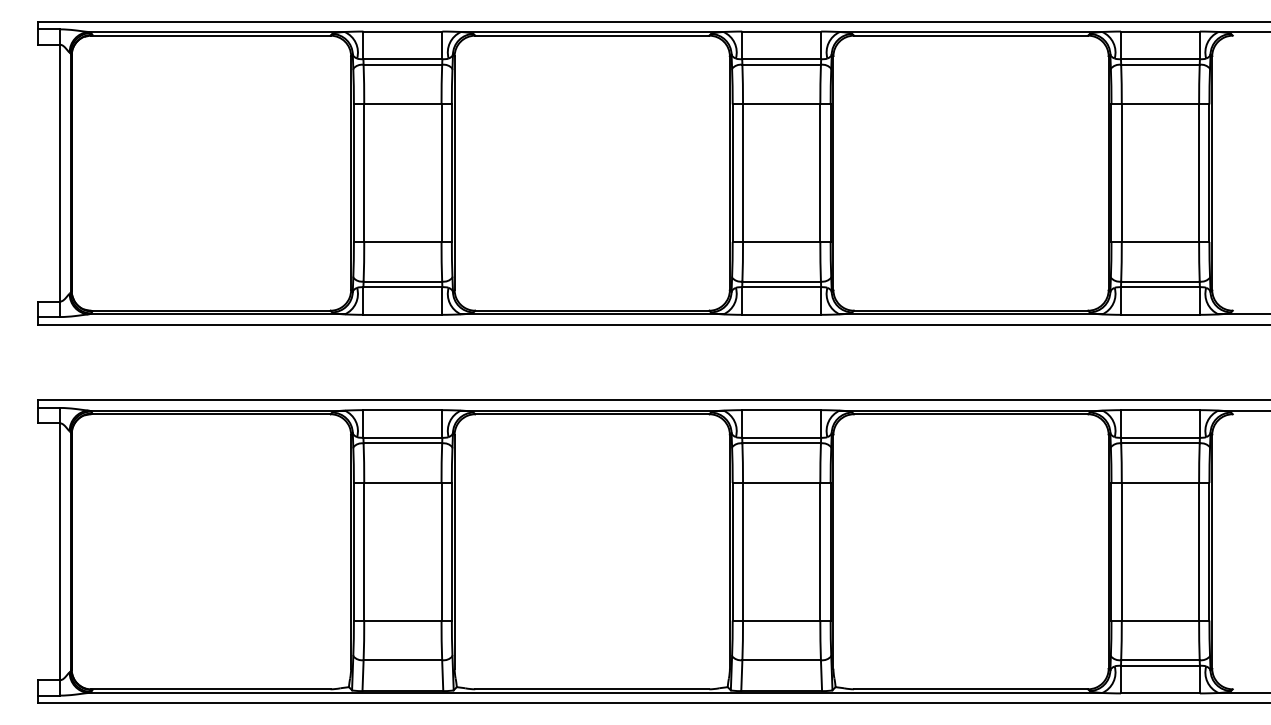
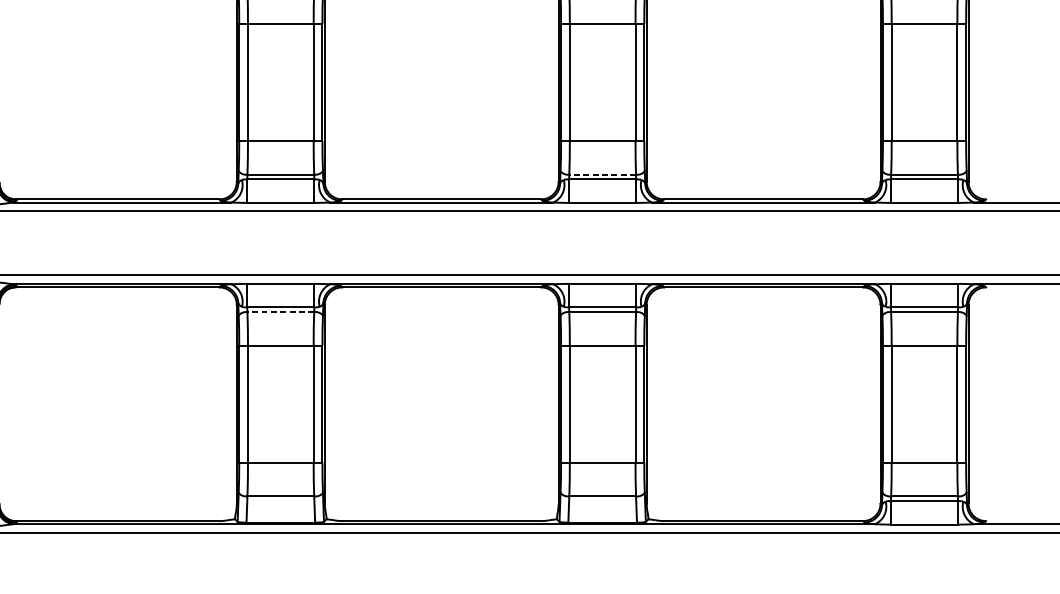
line: (781, 281) -> (602, 174), solid -> dashed
line: (402, 443) -> (280, 312), solid -> dashed

